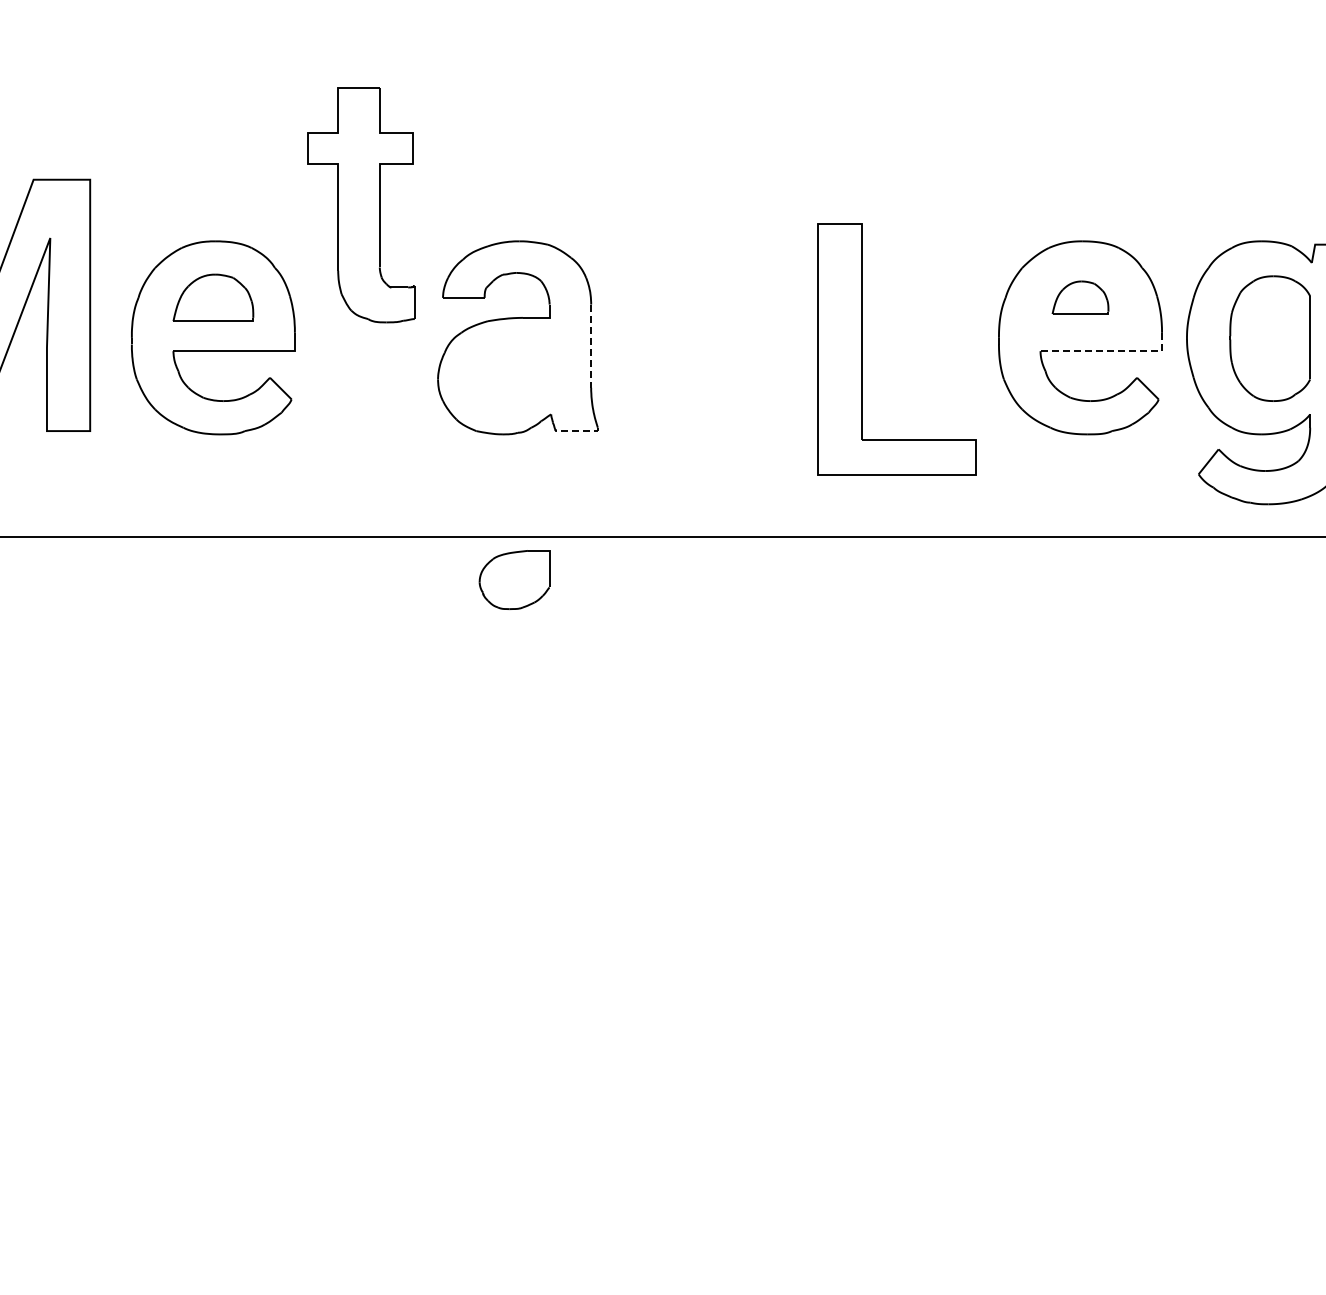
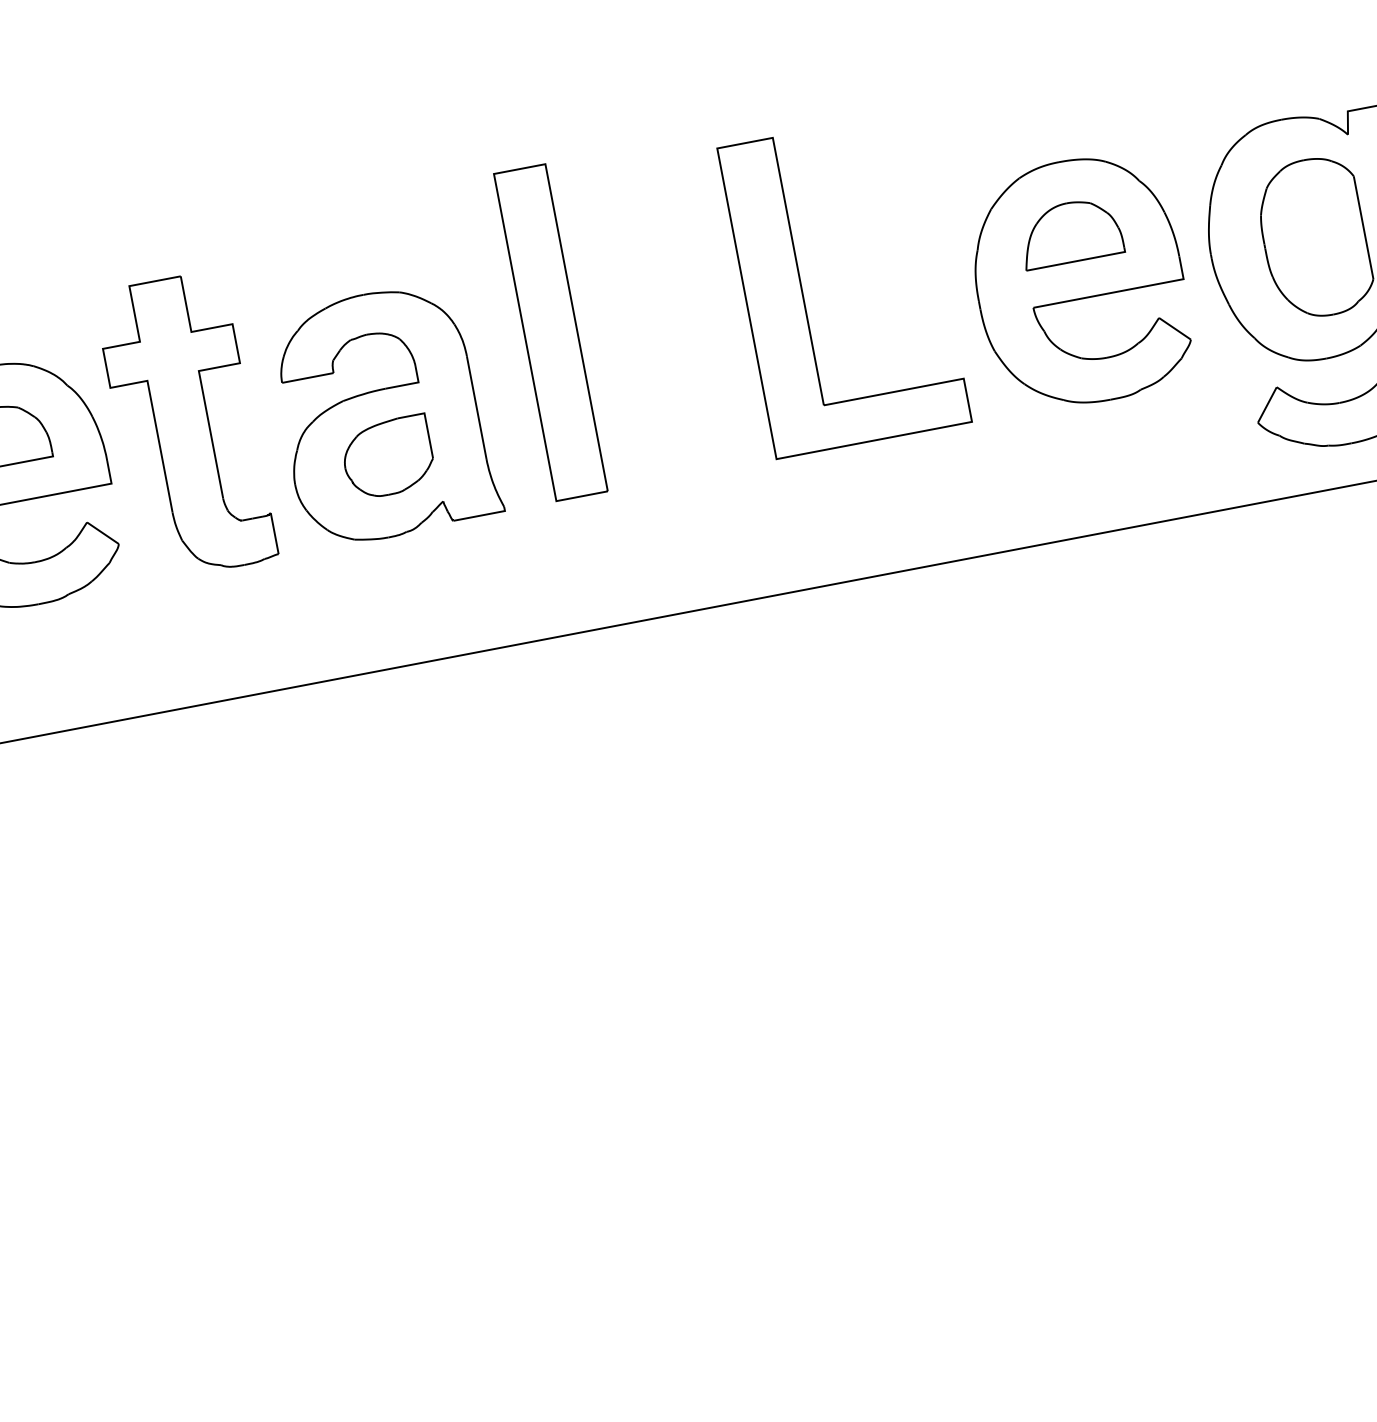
part: (361, 205) -> (185, 426), moved
part: (1080, 297) -> (1070, 232), size x1.43
part: (659, 298) -> (549, 332), added
line: (591, 346) -> (477, 407), dashed -> solid
part: (862, 349) -> (802, 293), moved
line: (1111, 351) -> (1121, 291), dashed -> solid
line: (579, 431) -> (482, 515), dashed -> solid
part: (514, 579) -> (387, 456), moved

